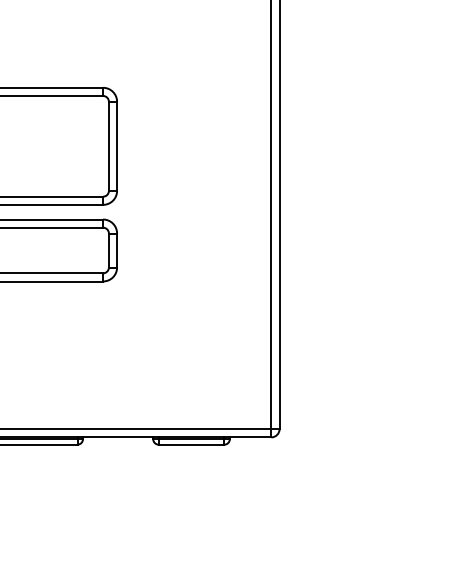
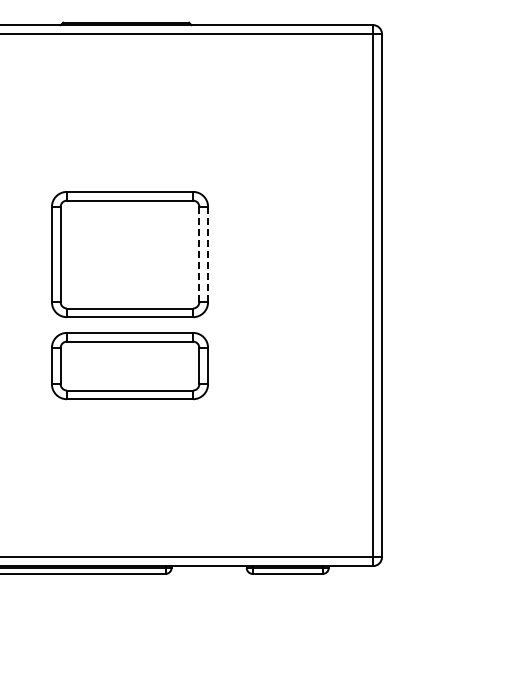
line: (109, 146) -> (199, 254), solid -> dashed
line: (117, 146) -> (208, 254), solid -> dashed

